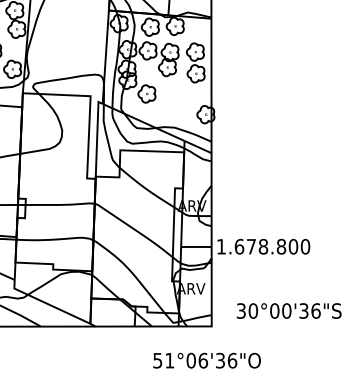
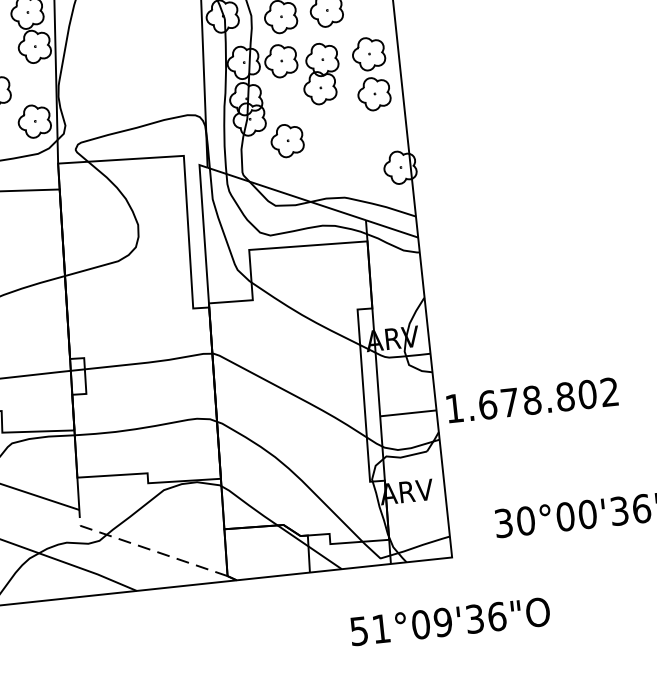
text: (305, 246) -> (609, 391), 1.678.800 -> 1.678.802
line: (47, 304) -> (144, 548), solid -> dashed
text: (203, 360) -> (443, 621), 51°06'36"O -> 51°09'36"O

